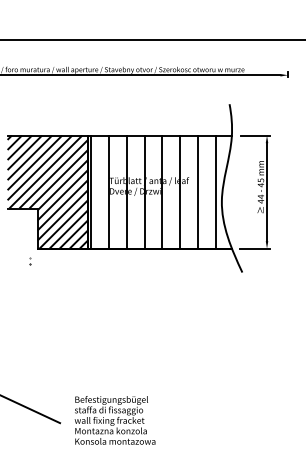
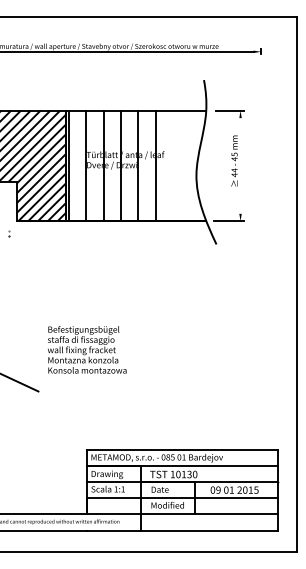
line: (198, 191) -> (173, 165), removed
line: (215, 191) -> (190, 165), removed
line: (266, 191) -> (240, 165), removed
text: (115, 420) -> (87, 349), moved

